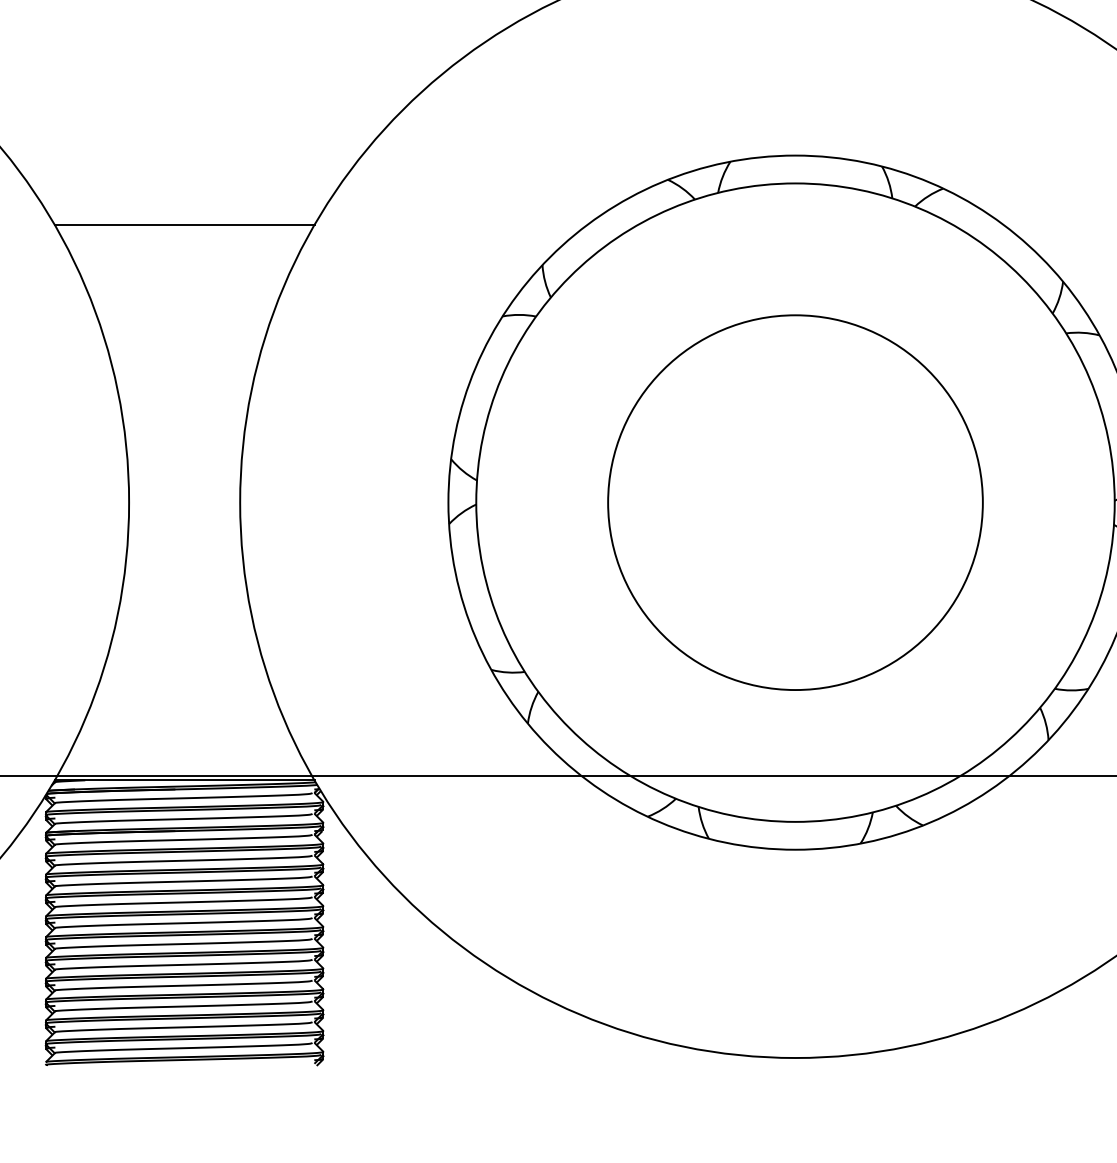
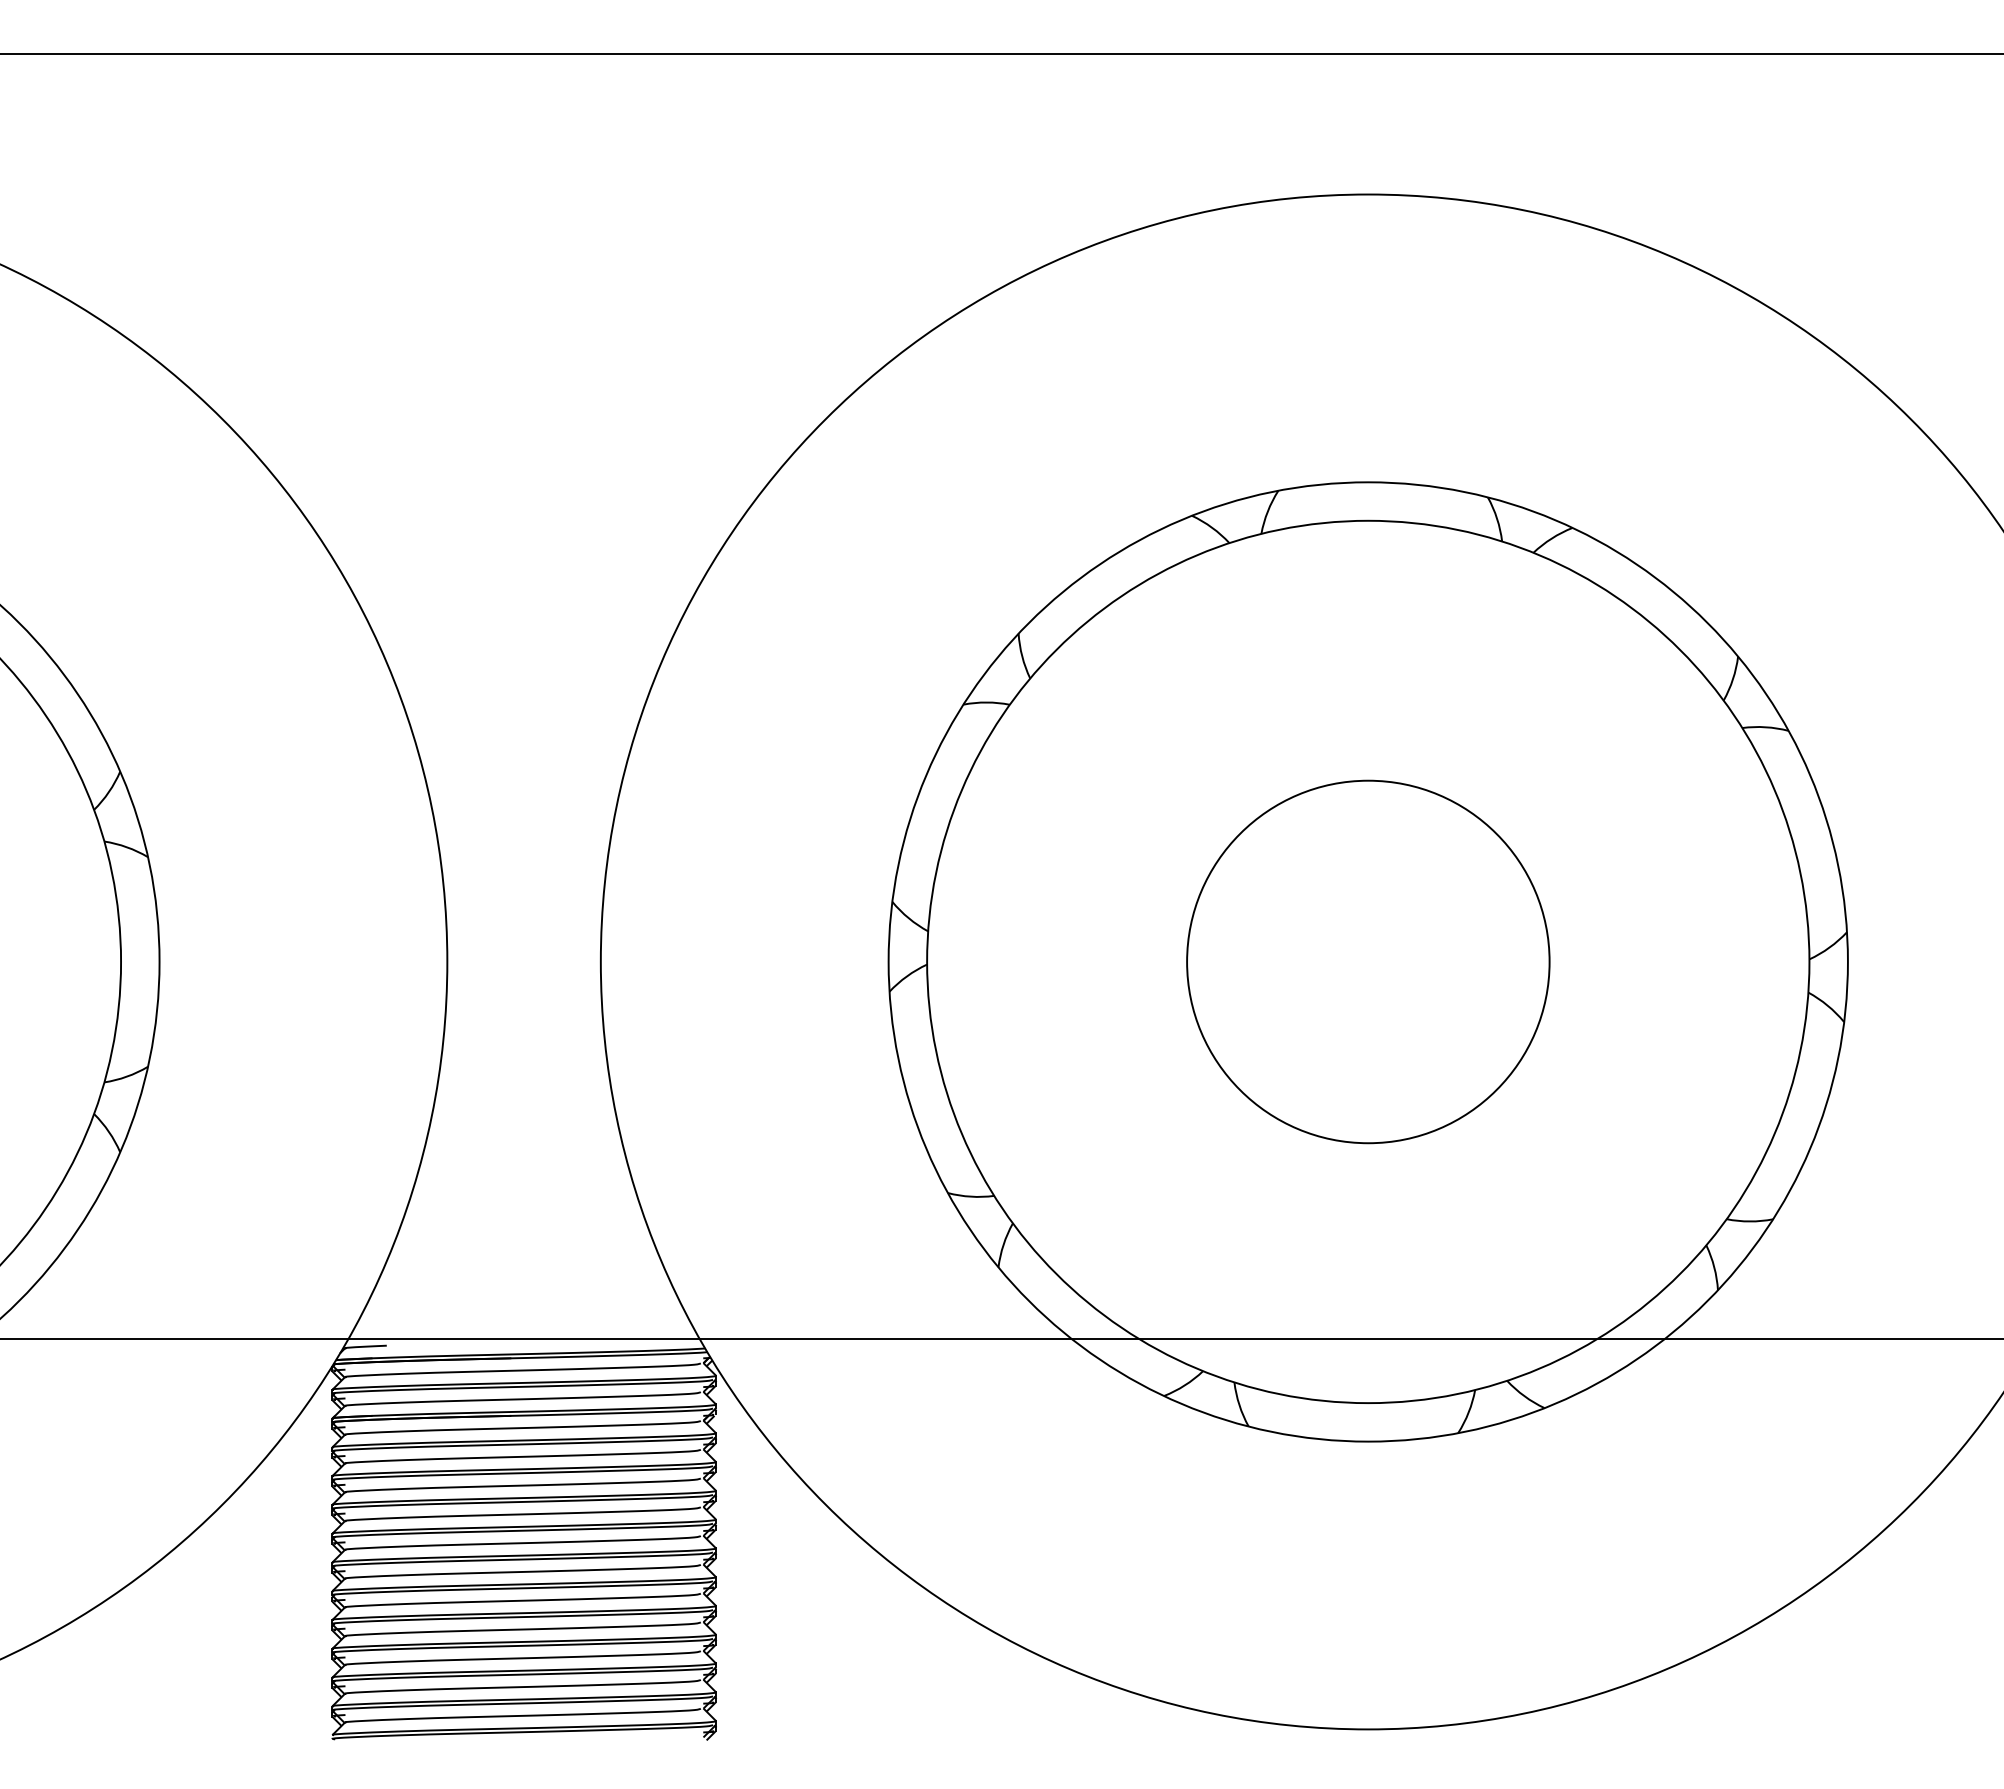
line: (184, 225) -> (523, 578), removed
circle: (795, 502) -> (1368, 961), size x0.7
line: (184, 780) -> (523, 1345), removed

